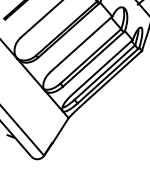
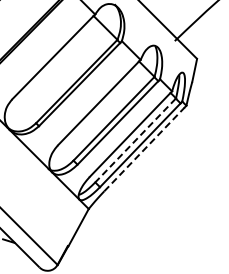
line: (104, 72) -> (135, 140), solid -> dashed
line: (110, 79) -> (144, 149), solid -> dashed

